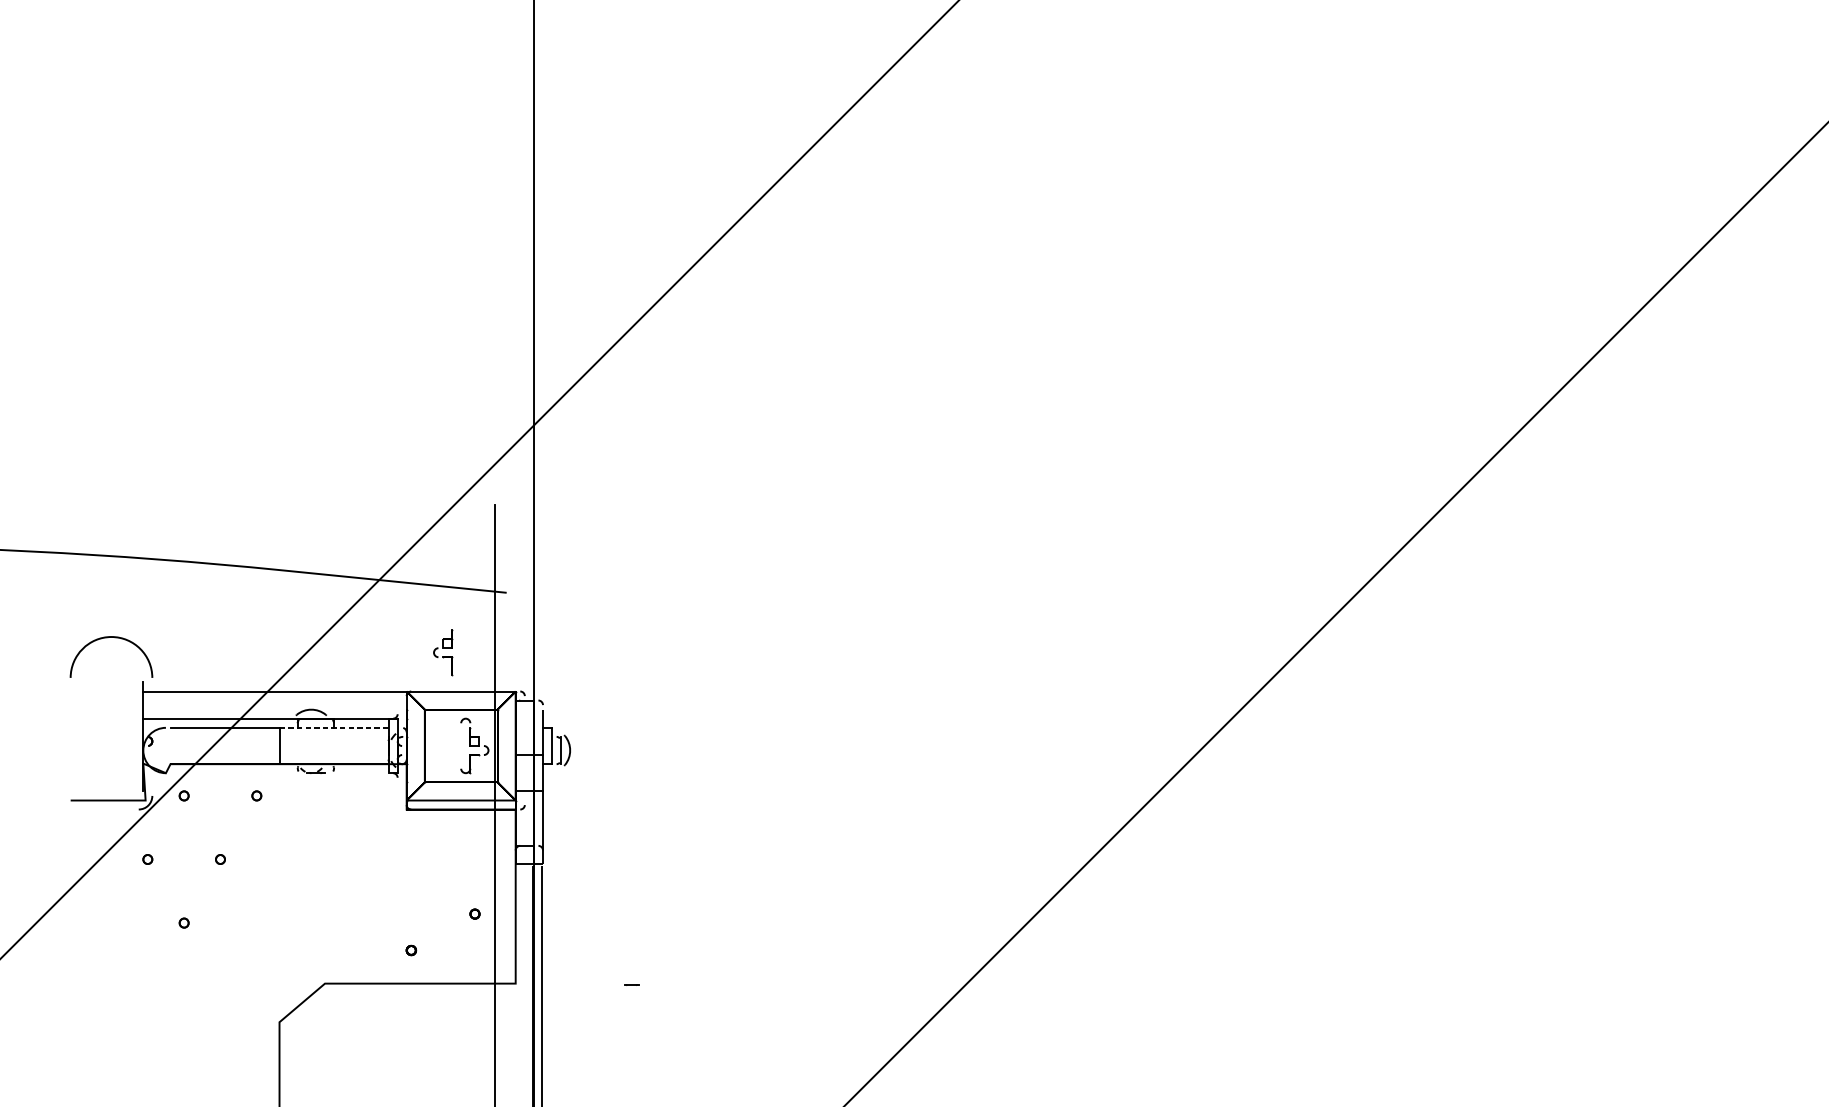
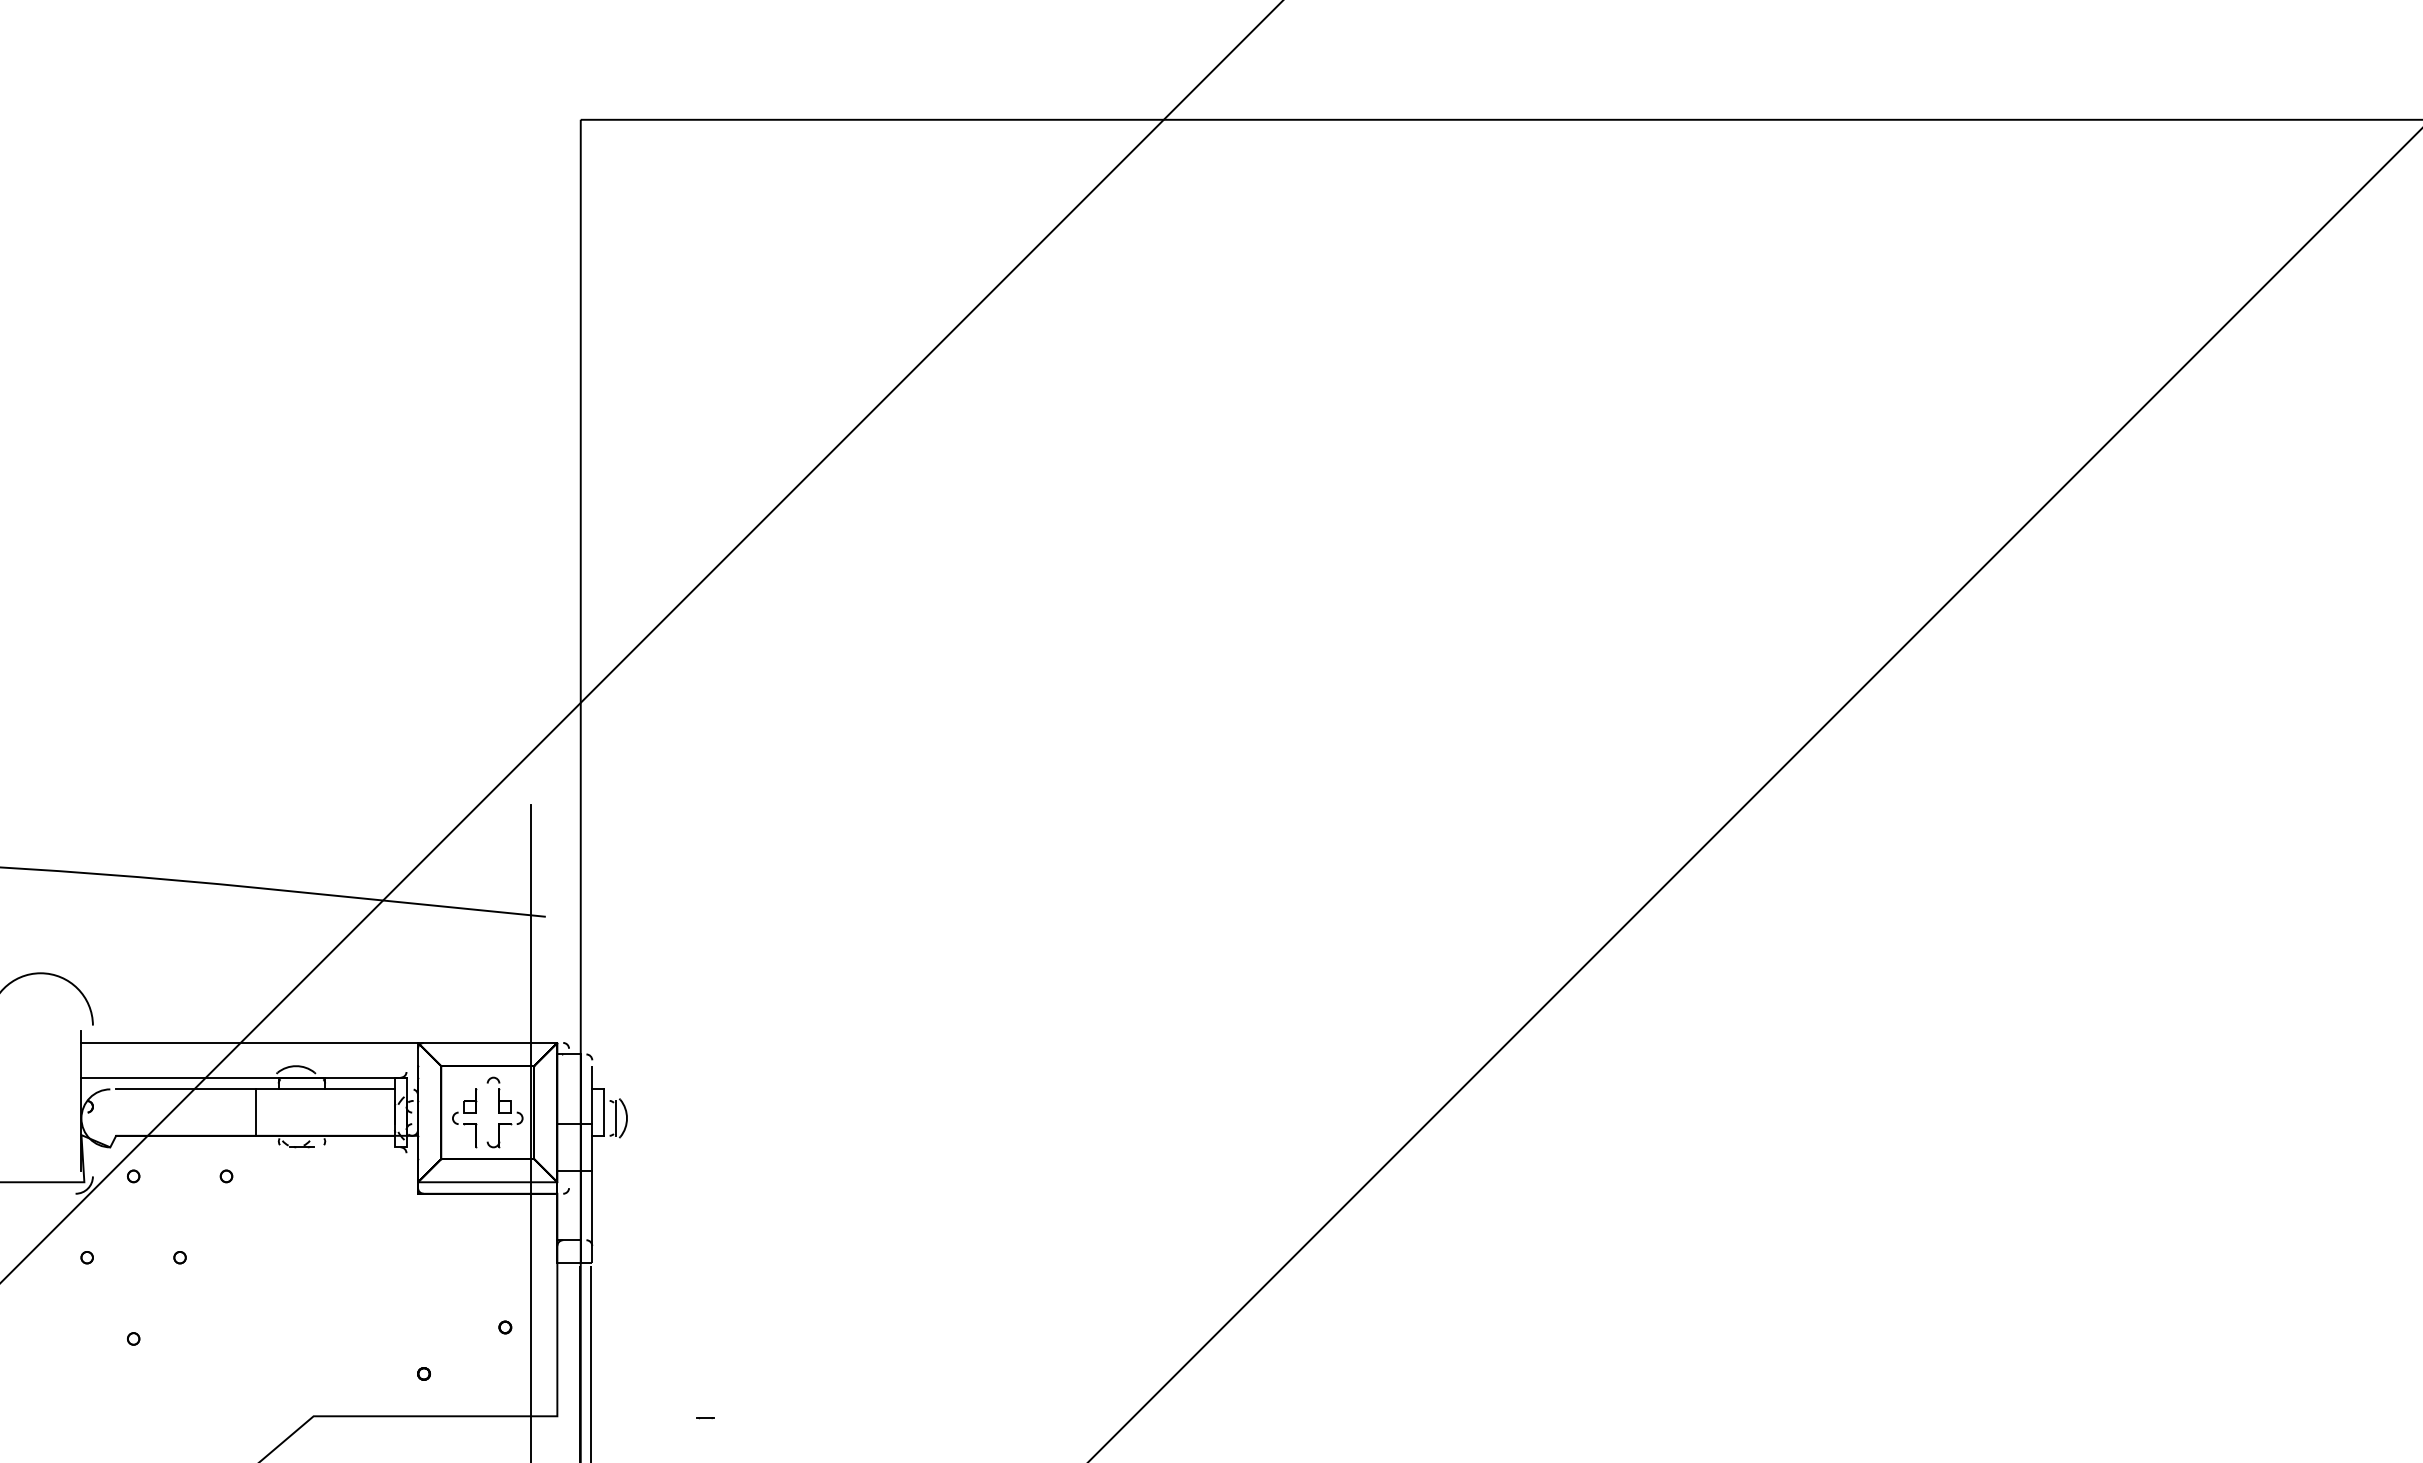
part: (443, 652) -> (464, 1118), moved
line: (334, 727) -> (325, 1089), dashed -> solid

